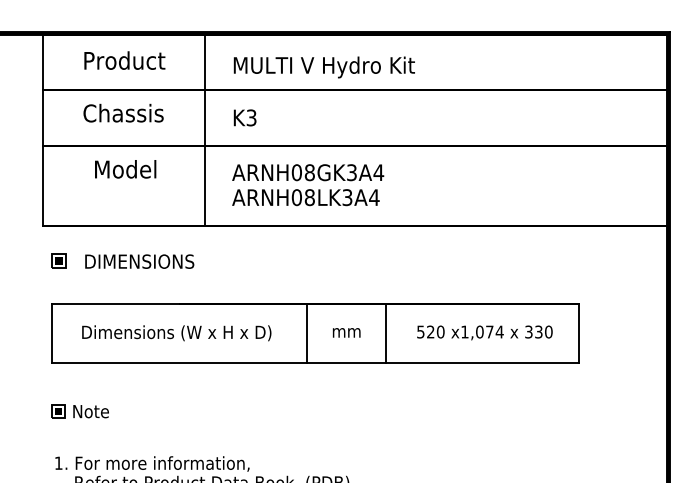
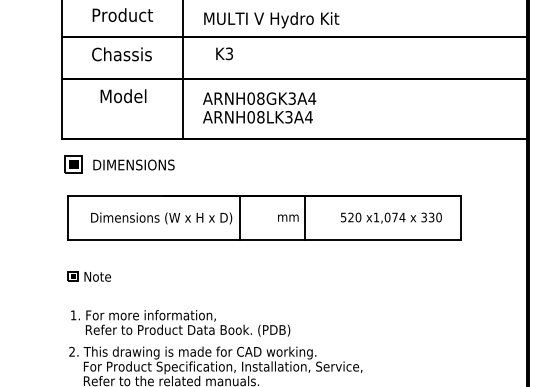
text: (244, 117) -> (224, 53), moved
part: (58, 260) -> (73, 164), size x1.6
line: (306, 333) -> (240, 218), moved
line: (385, 333) -> (304, 218), moved

